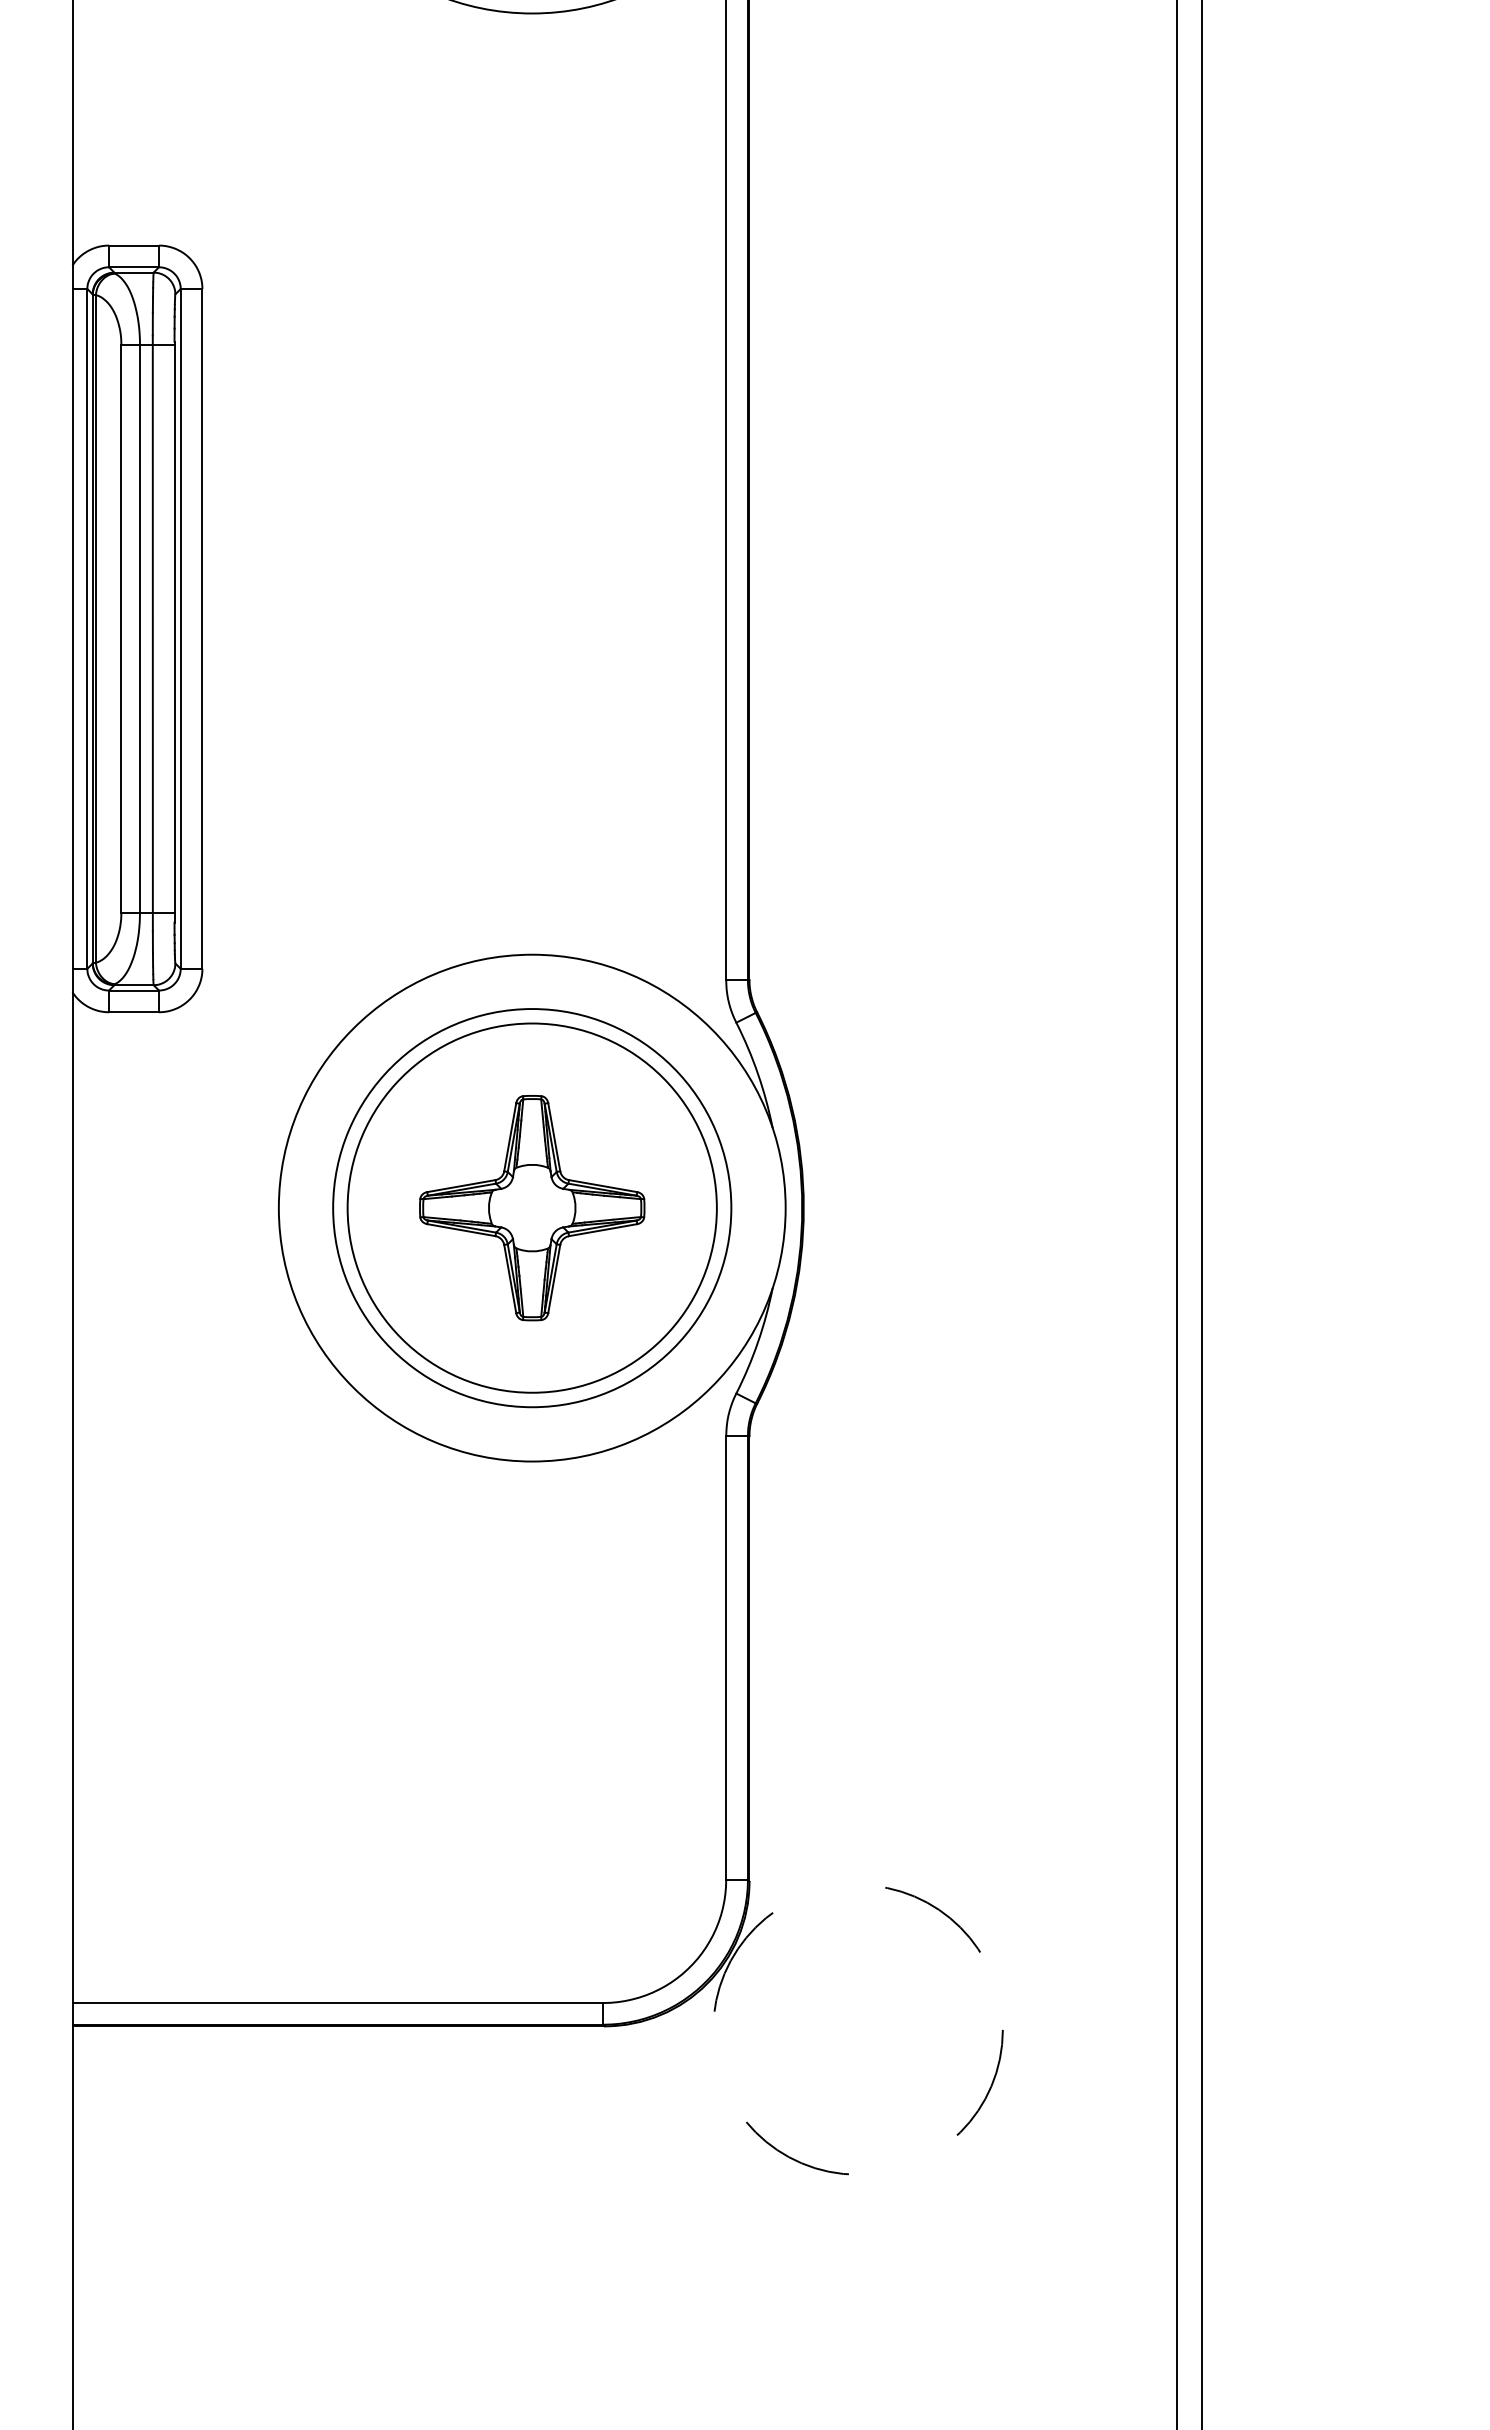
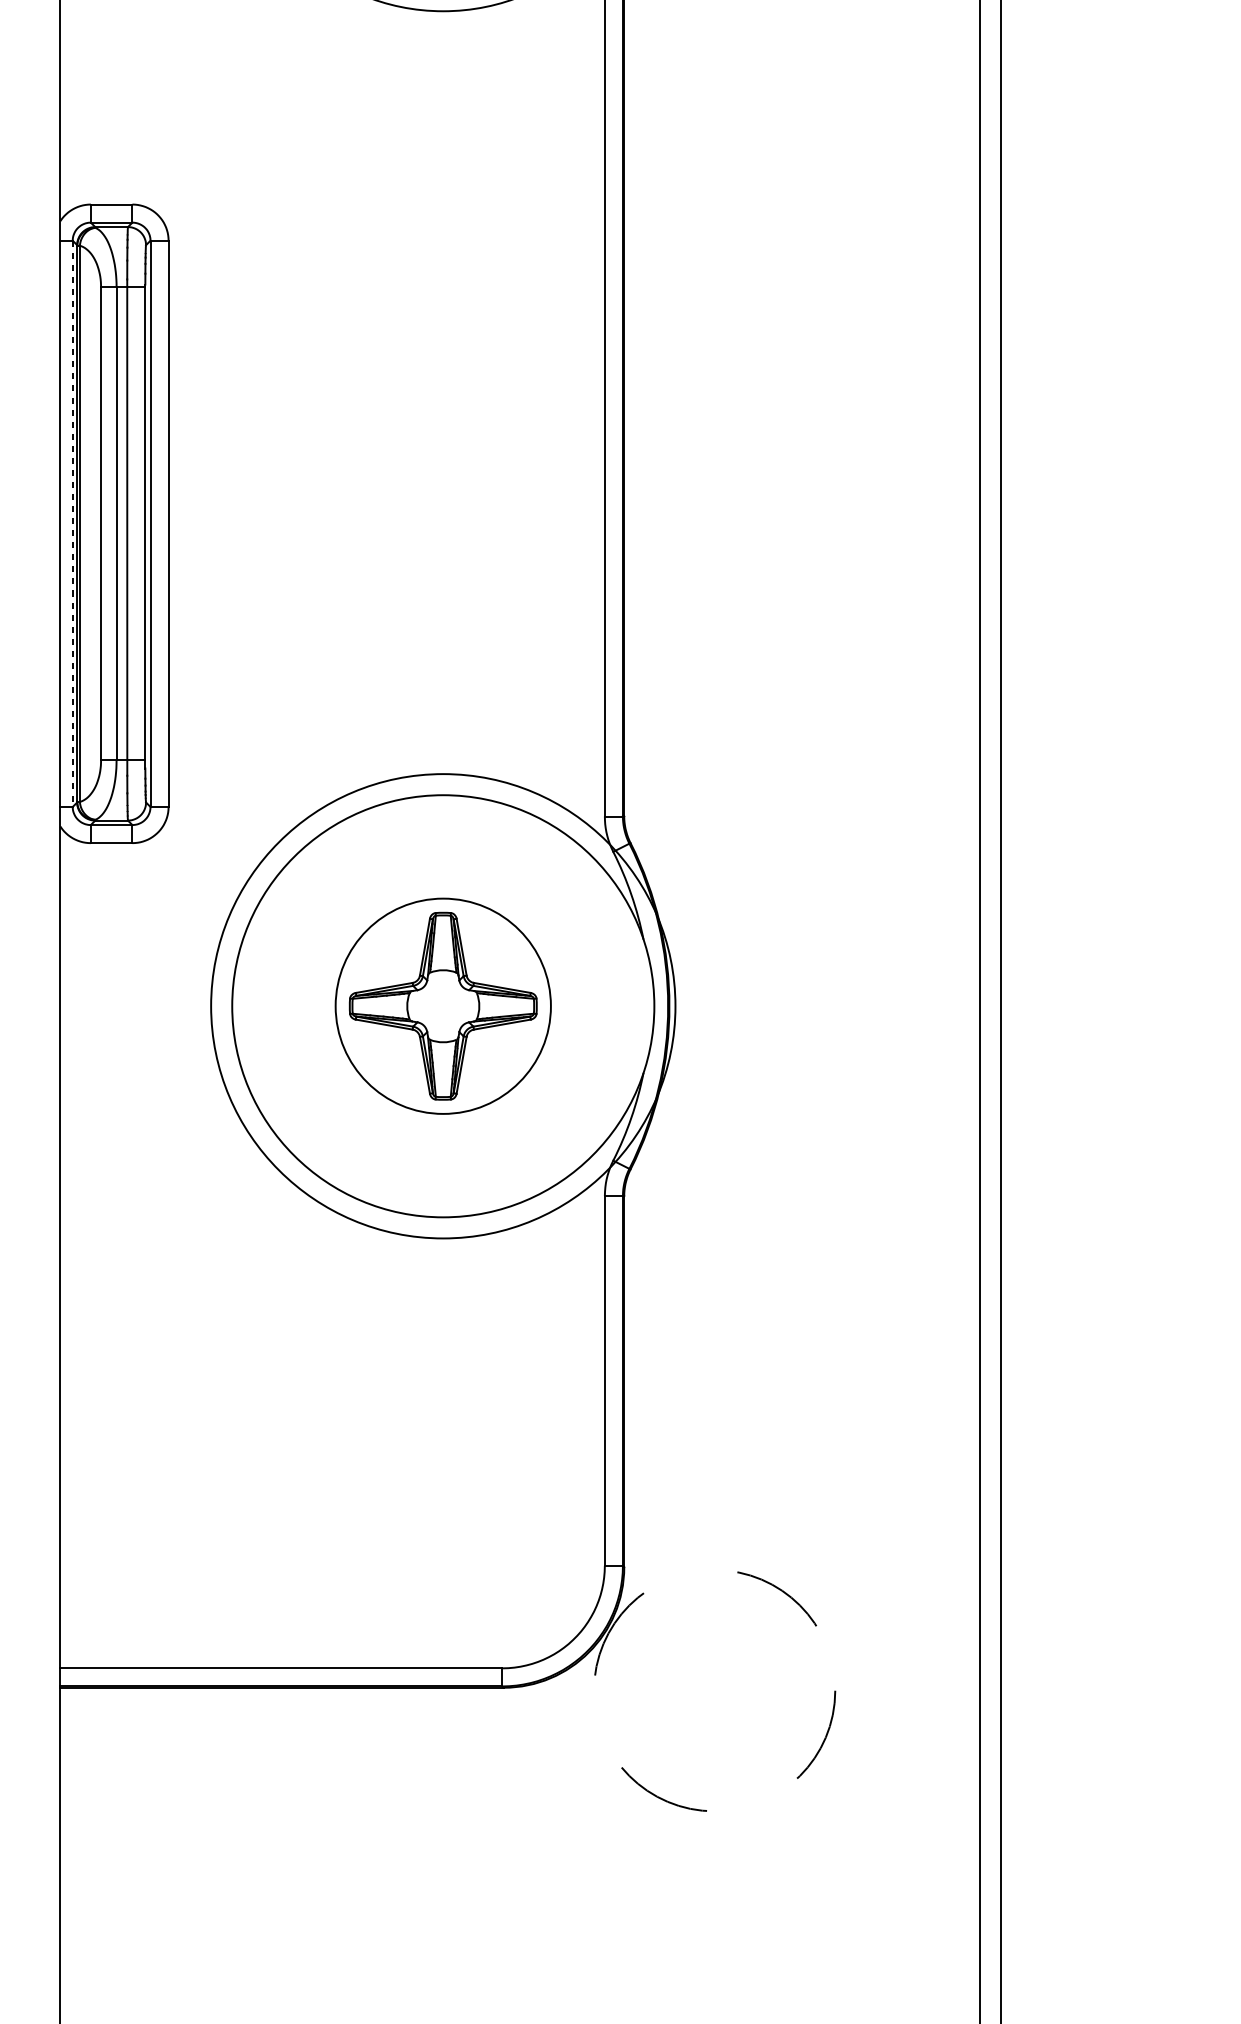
line: (87, 628) -> (72, 523), solid -> dashed
circle: (531, 1207) -> (442, 1005), size x0.7
circle: (532, 1208) -> (443, 1006), size x1.4

